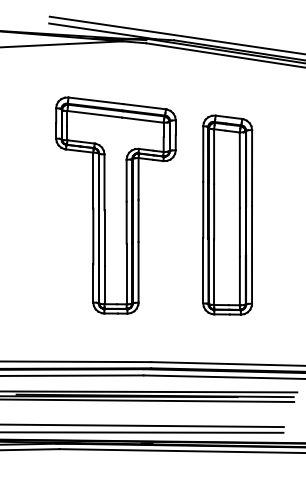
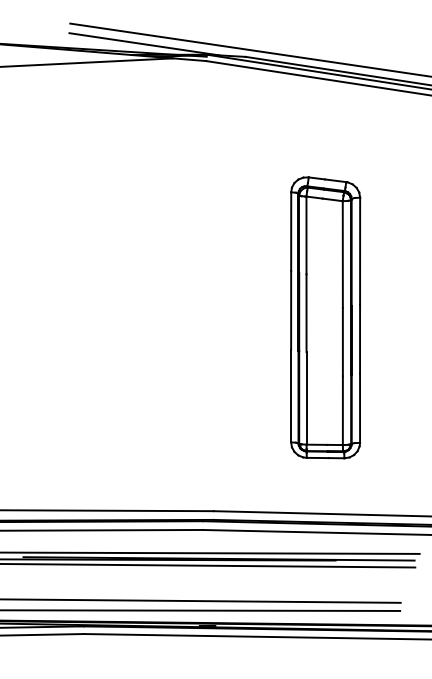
part: (115, 205) -> (163, 290), removed
part: (227, 214) -> (325, 316), moved

